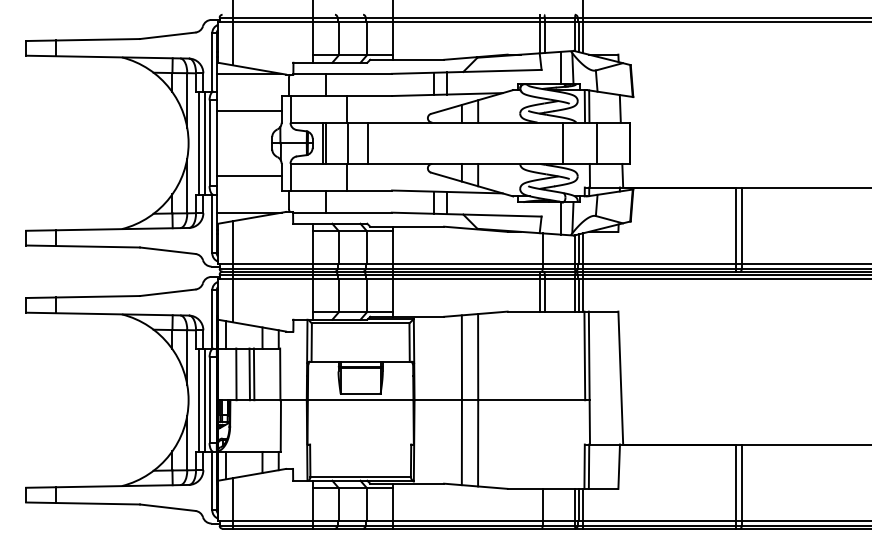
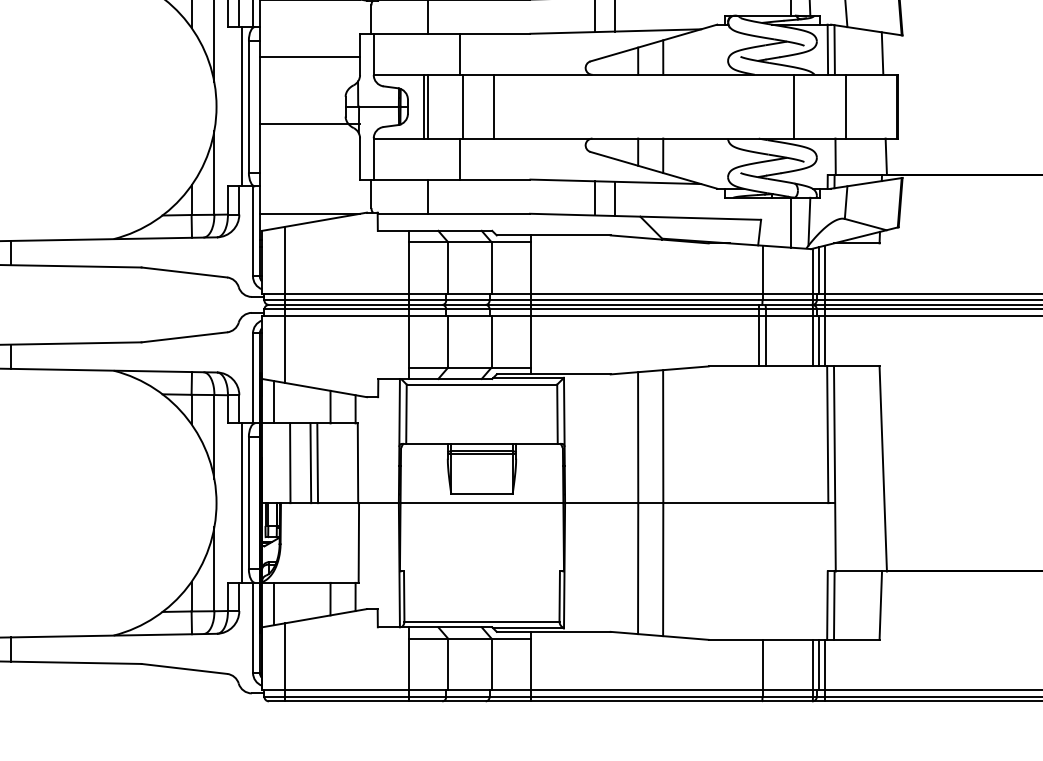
line: (199, 142) -> (233, 105), removed
line: (248, 175) -> (308, 124), moved
line: (199, 399) -> (233, 501), removed

